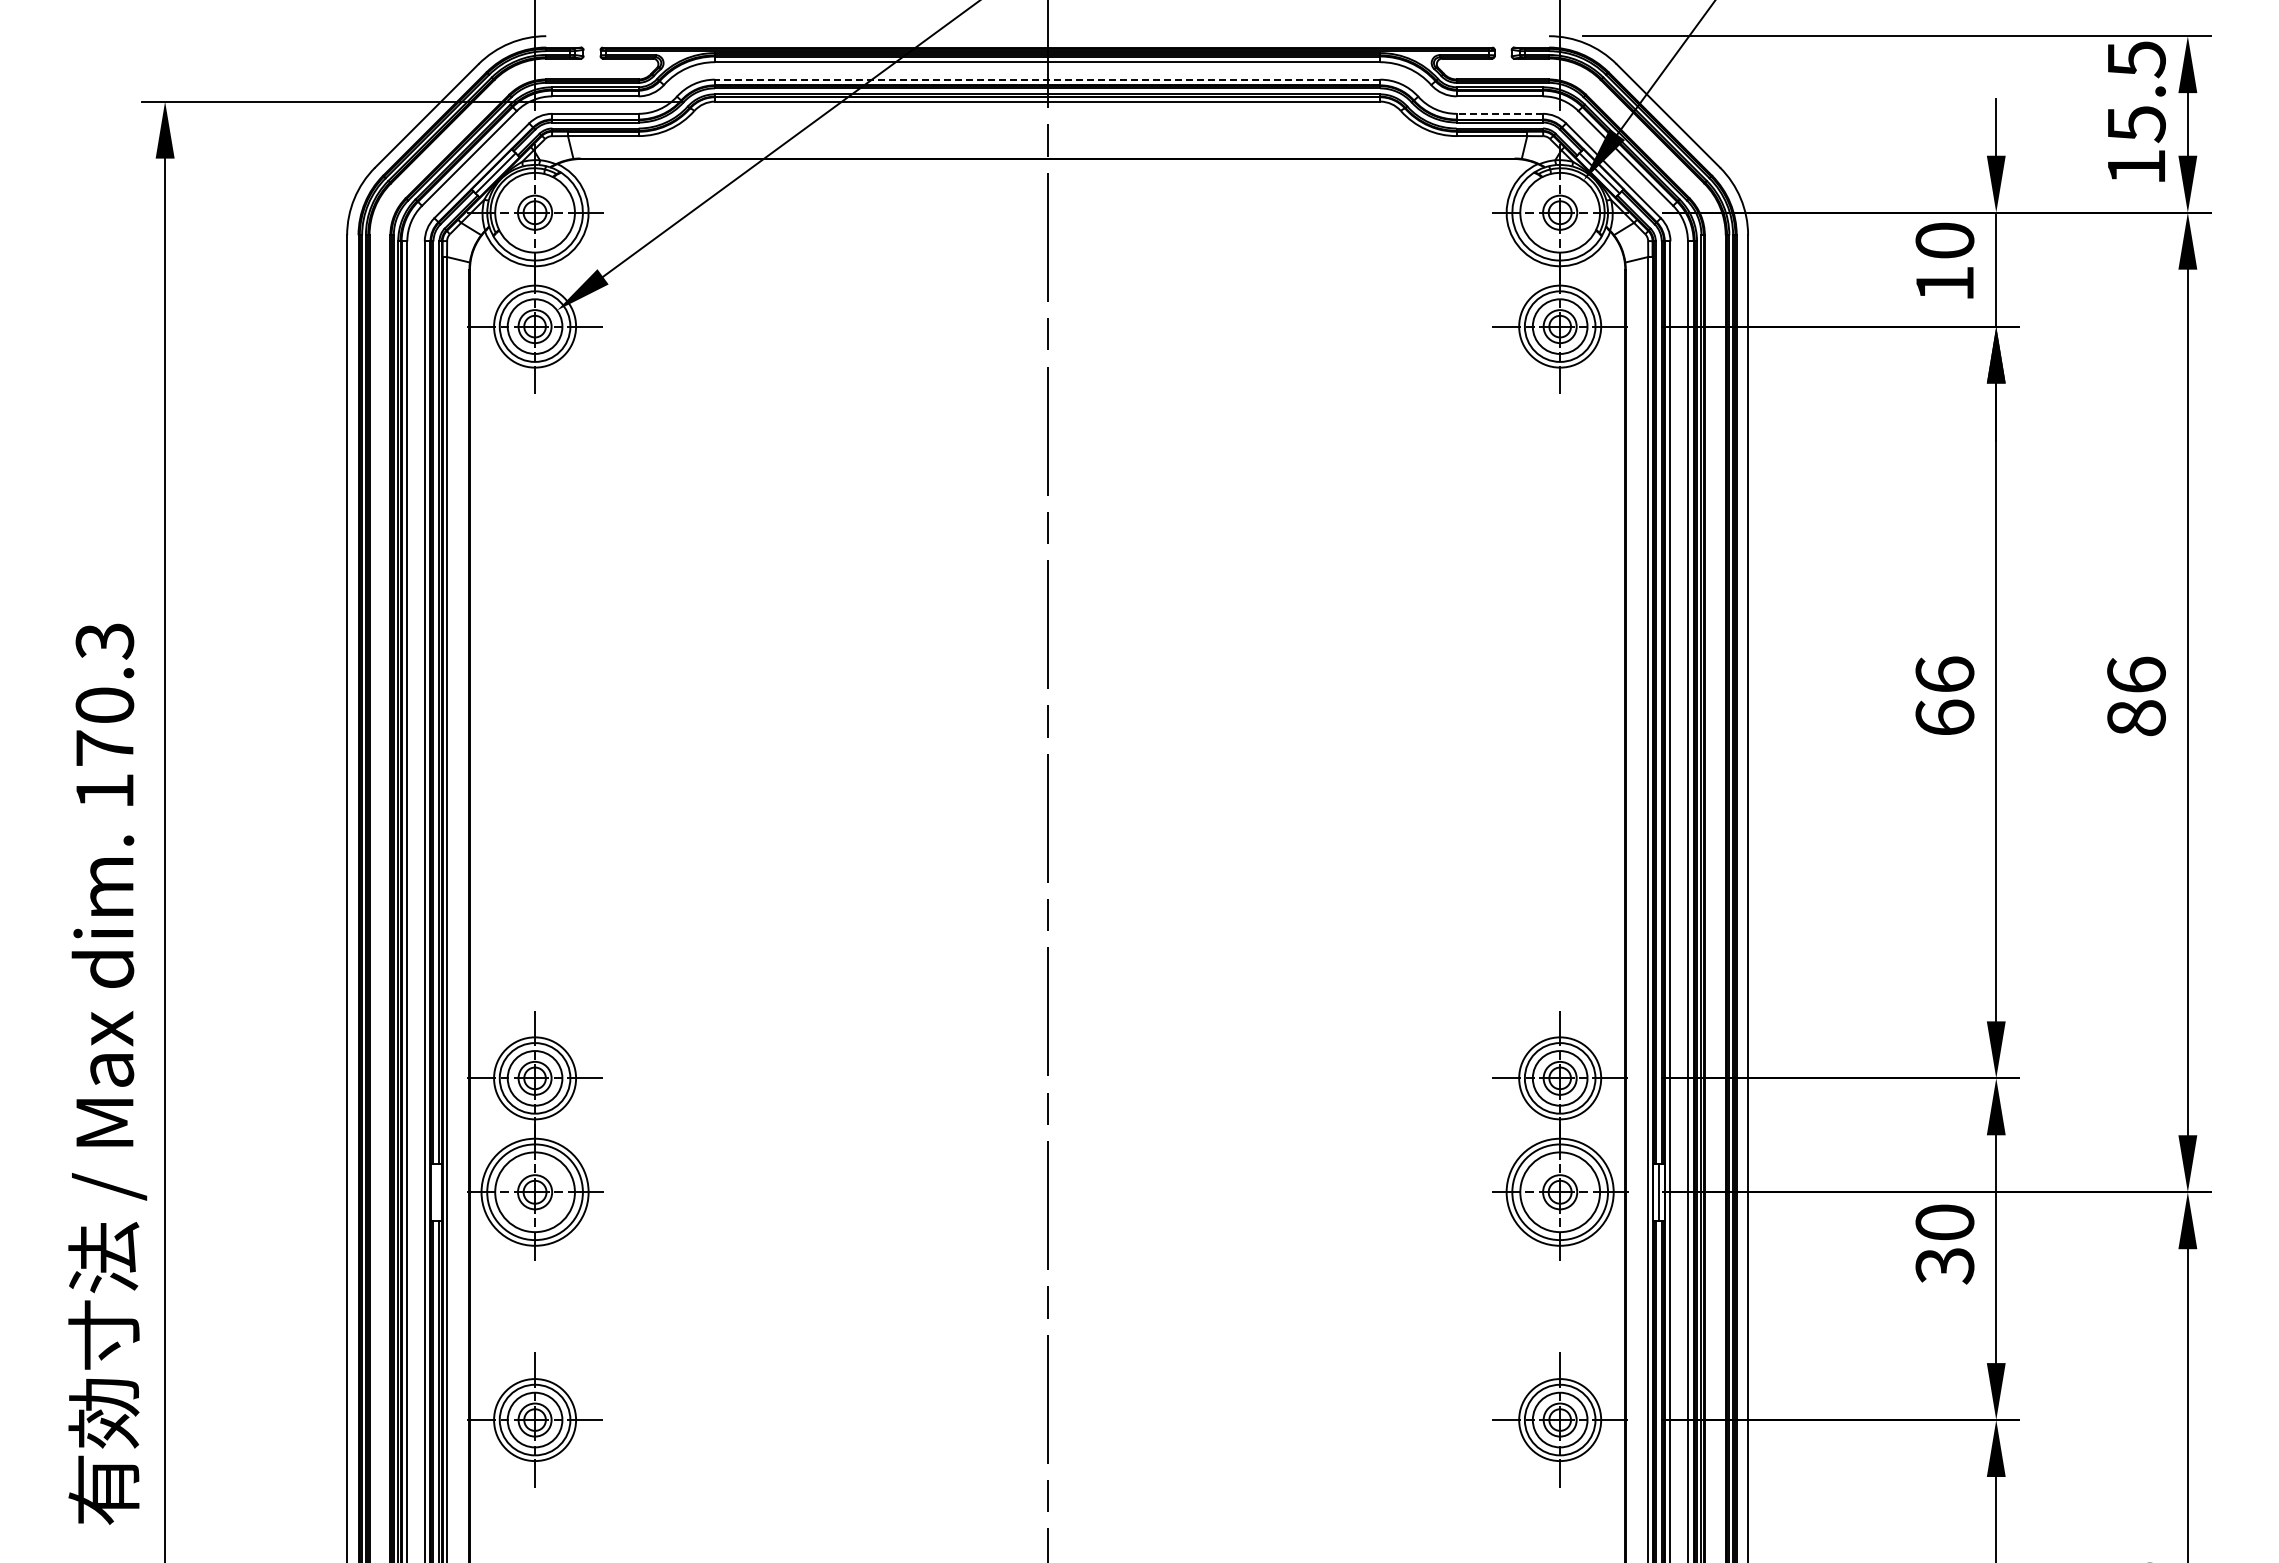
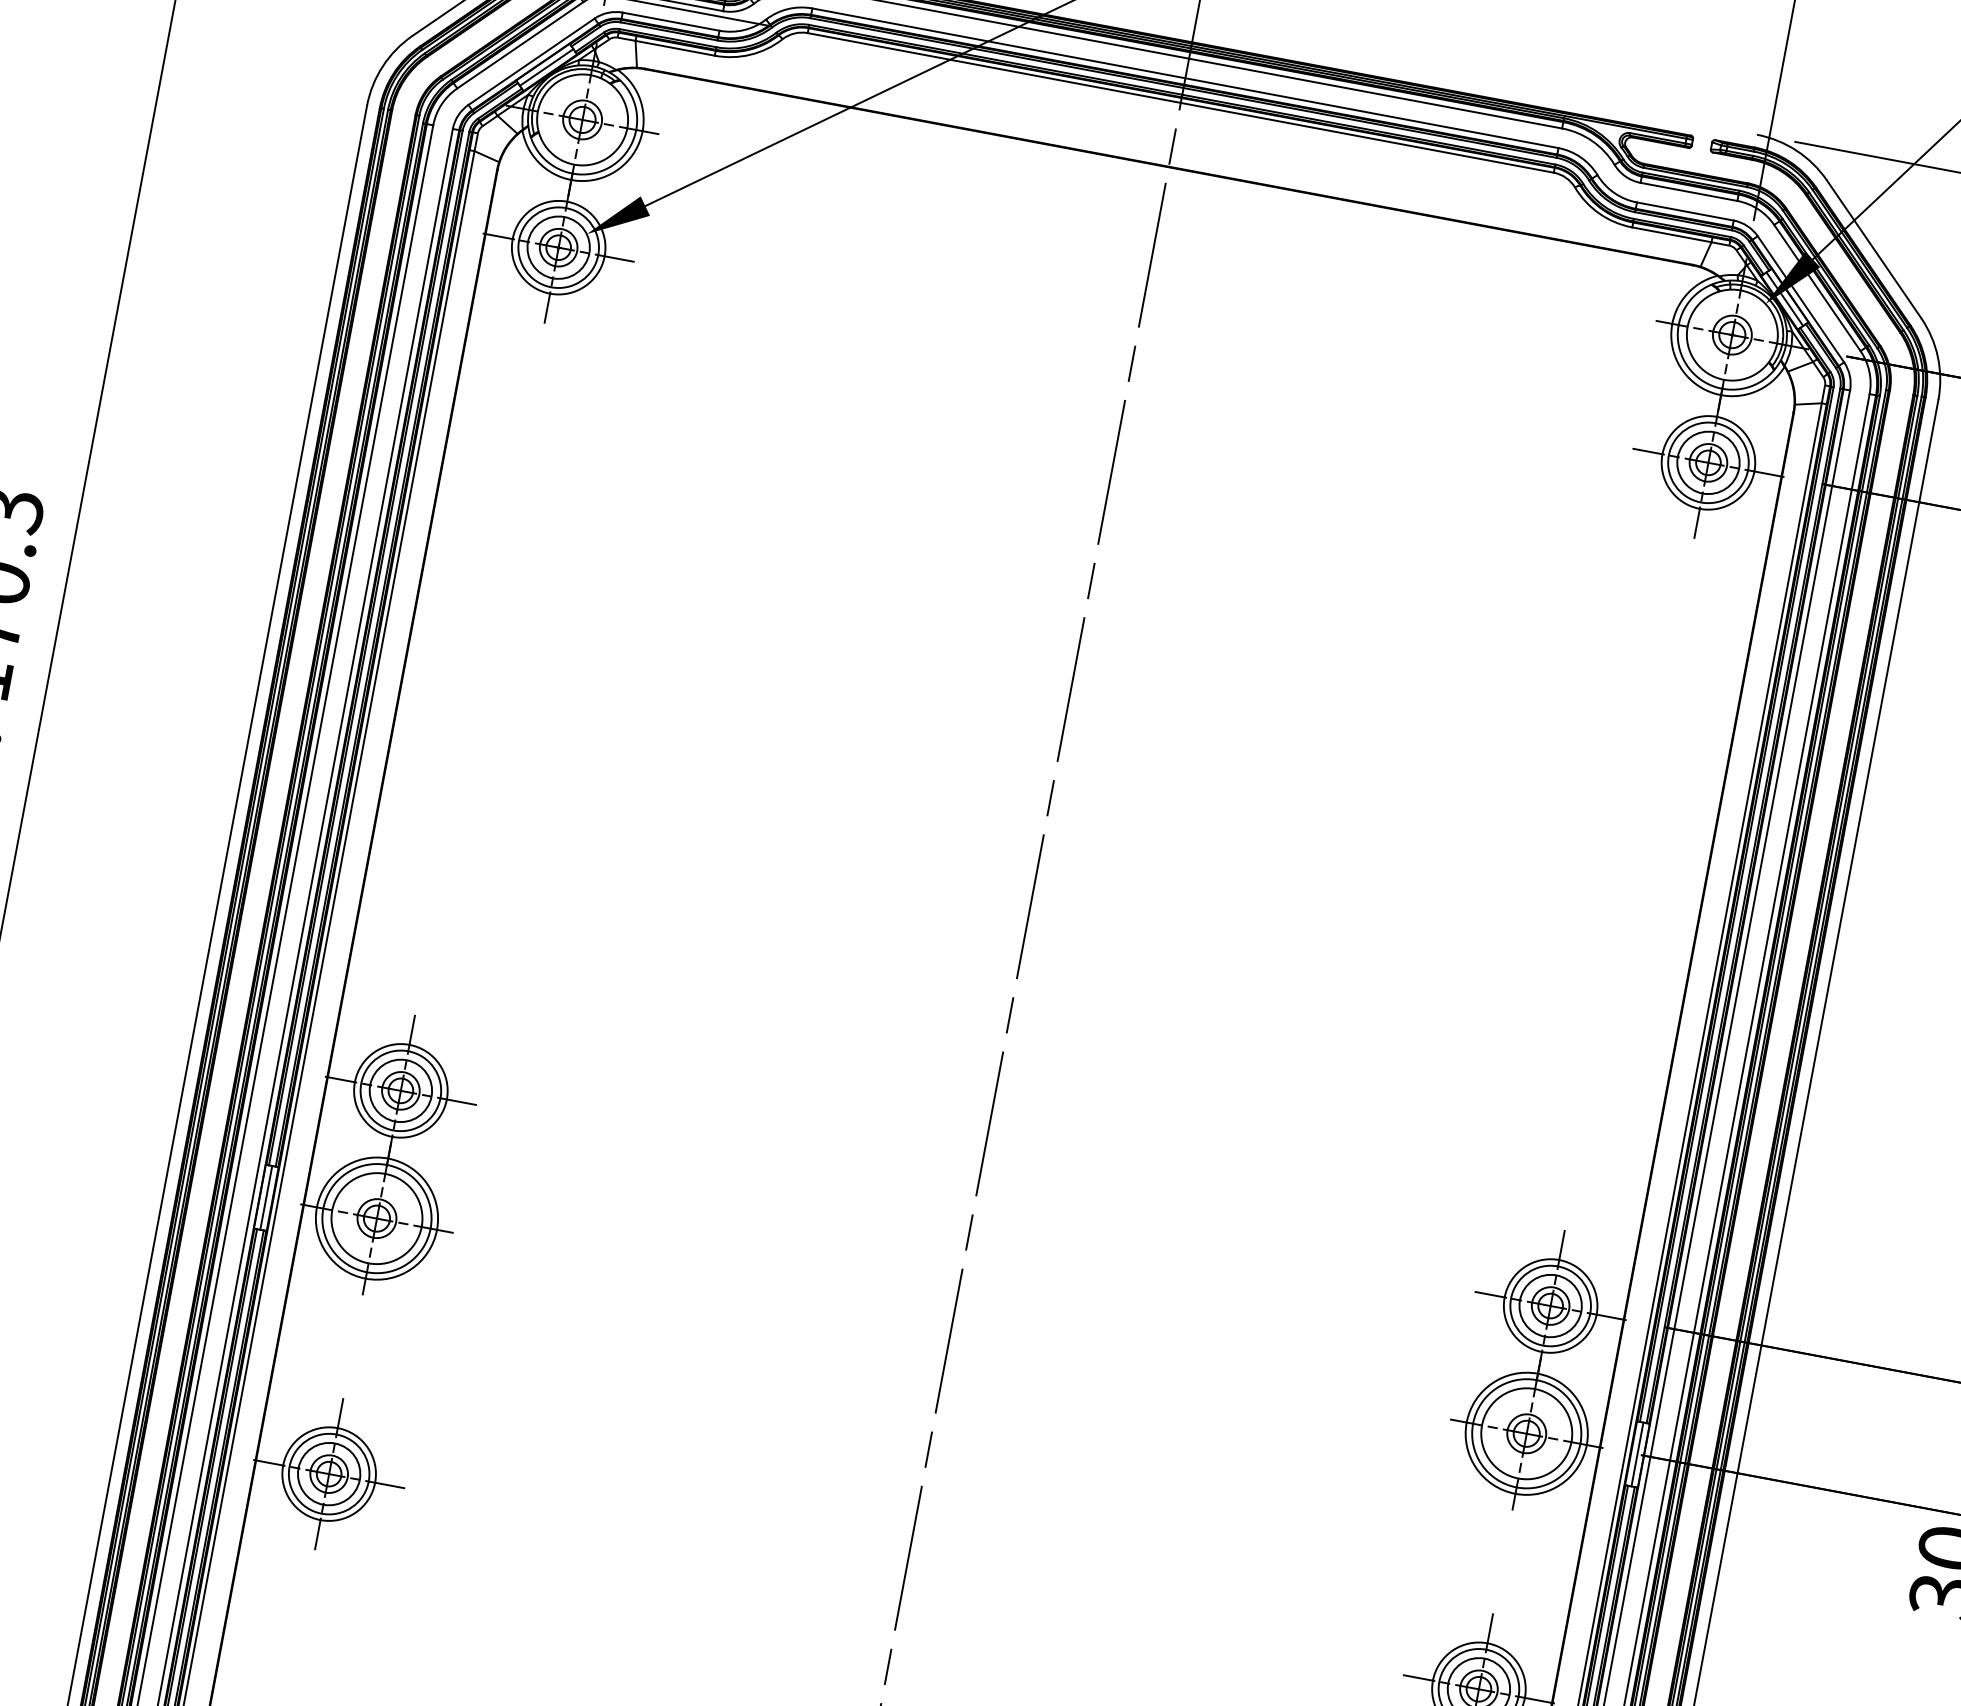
line: (1047, 79) -> (1185, 78), dashed -> solid
line: (1499, 113) -> (1685, 211), dashed -> solid
line: (436, 1191) -> (266, 1197), added

